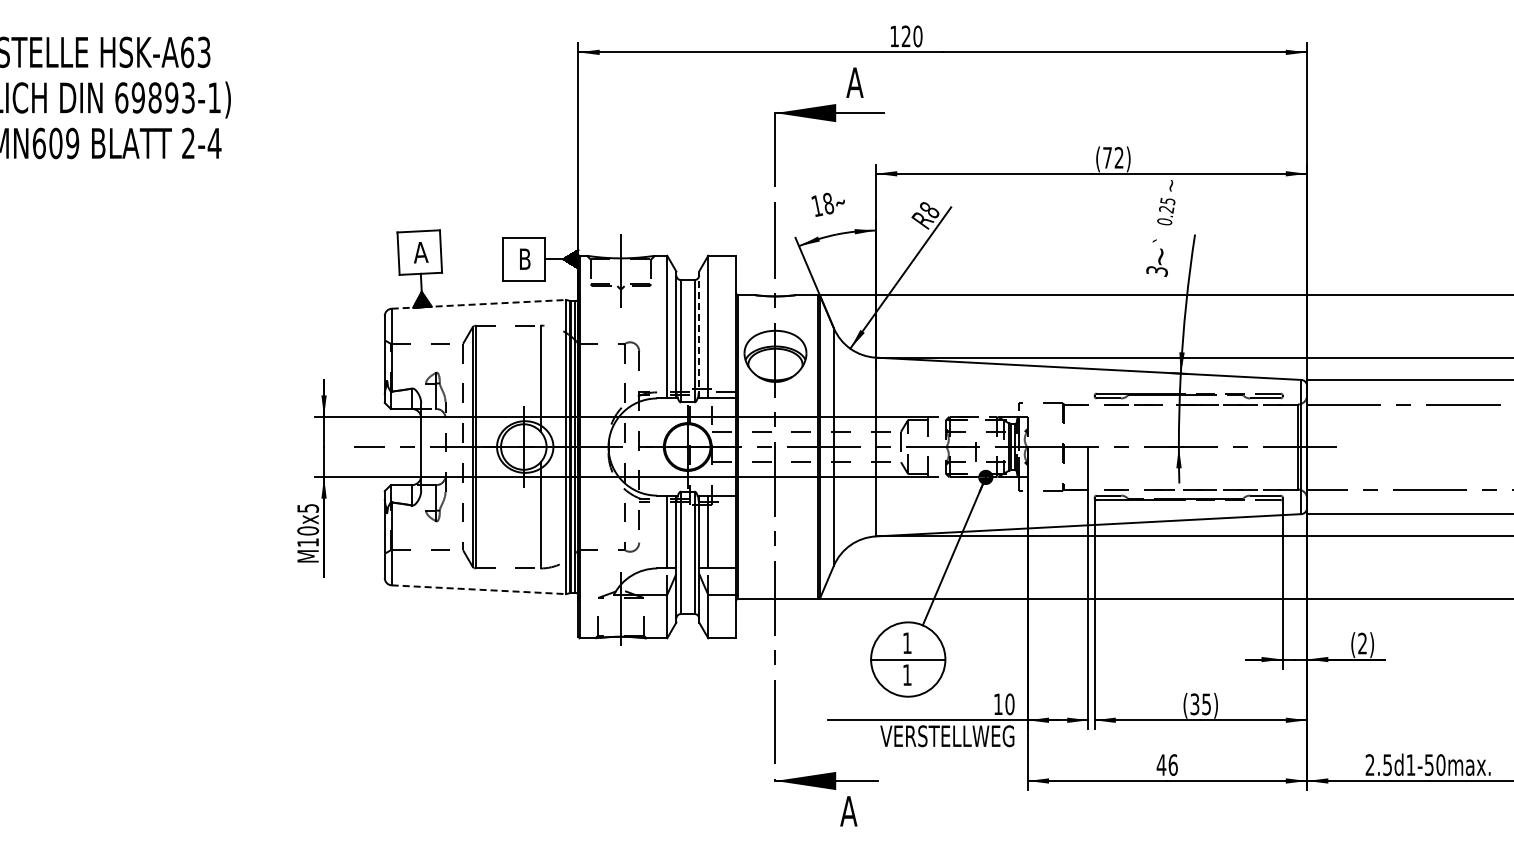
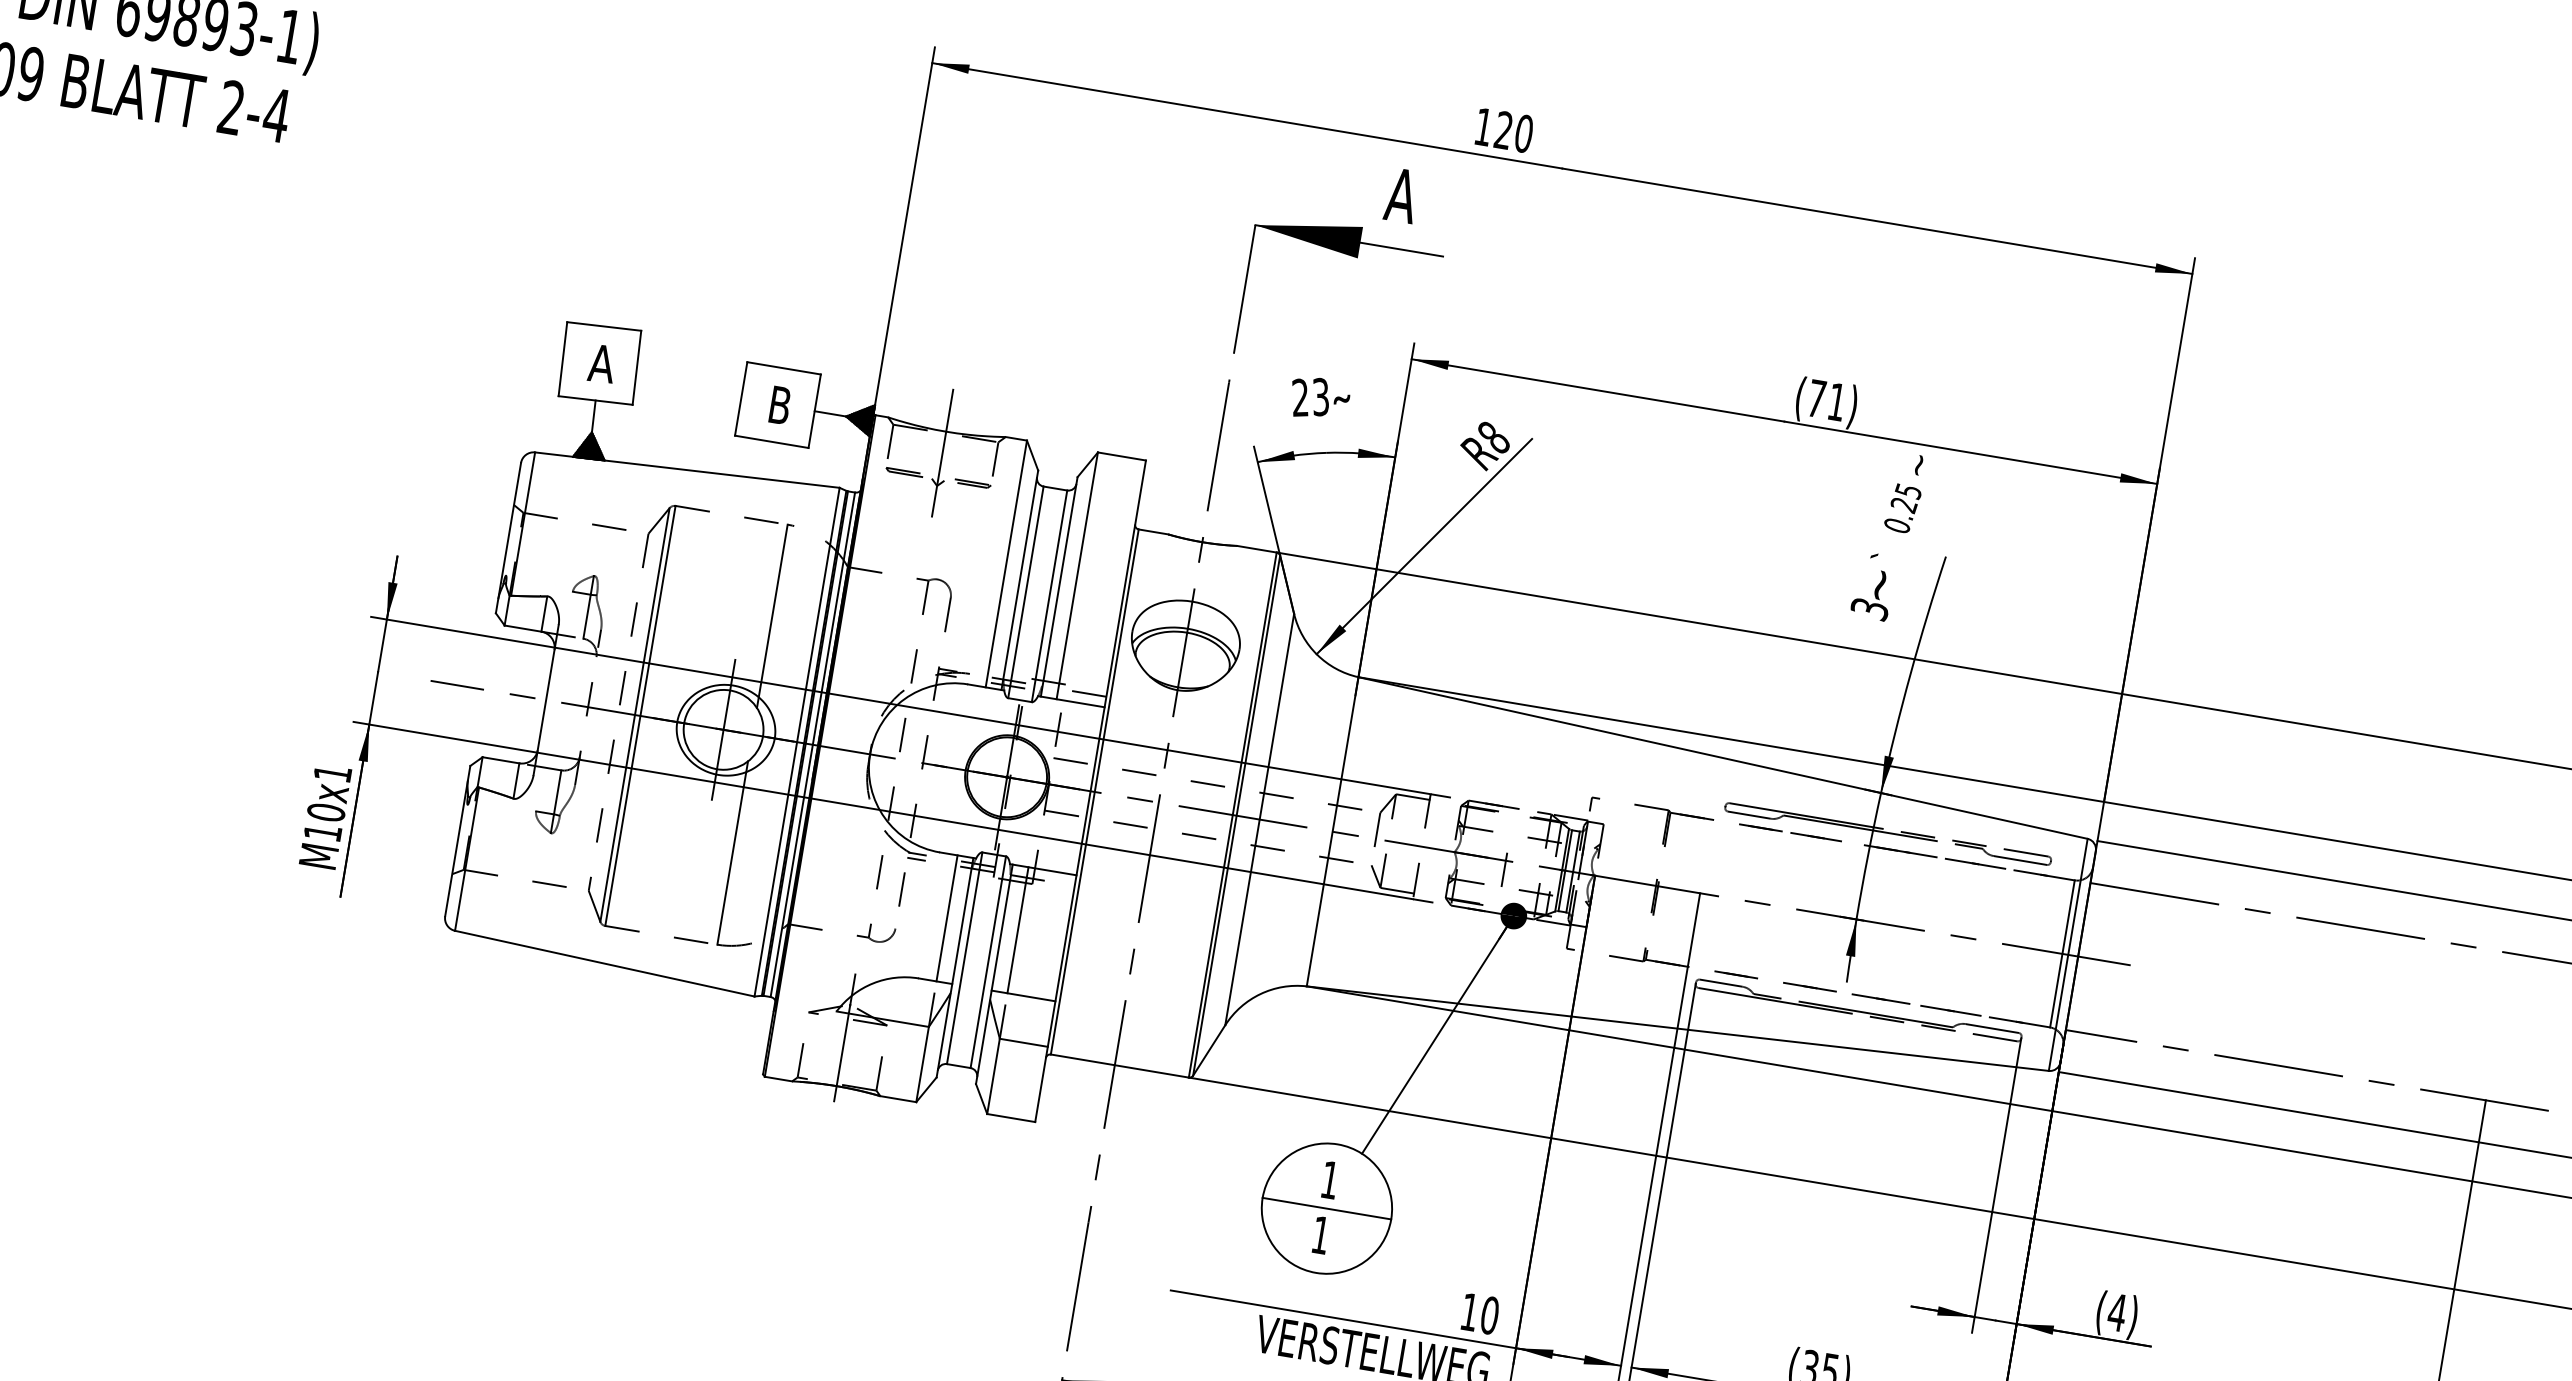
text: (1118, 157) -> (1835, 401), (72) -> (71)
text: (822, 204) -> (1310, 396), 18 -> 23
line: (479, 304) -> (688, 470), dashed -> solid
line: (699, 334) -> (1059, 586), dashed -> solid
text: (308, 508) -> (333, 773), M10x5 -> M10x1
line: (479, 589) -> (605, 963), dashed -> solid
text: (1362, 643) -> (2117, 1312), (2) -> (4)

